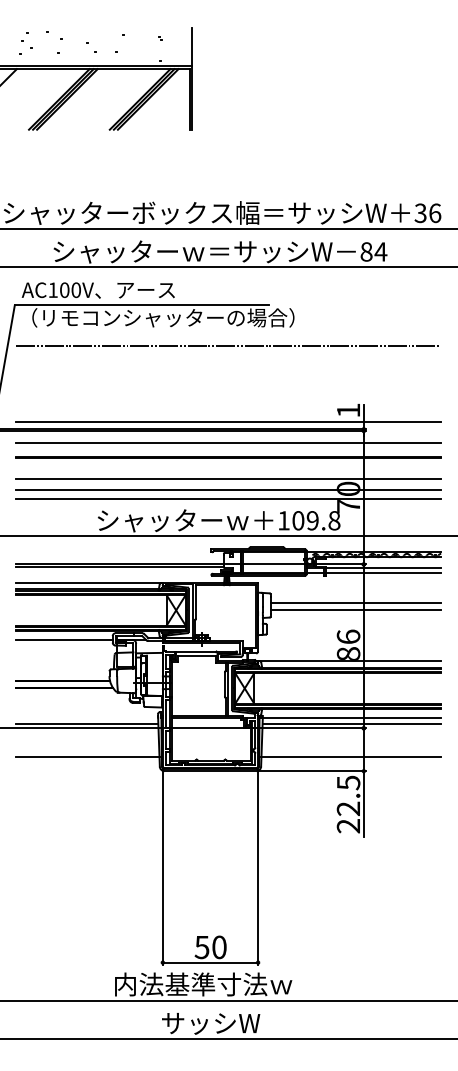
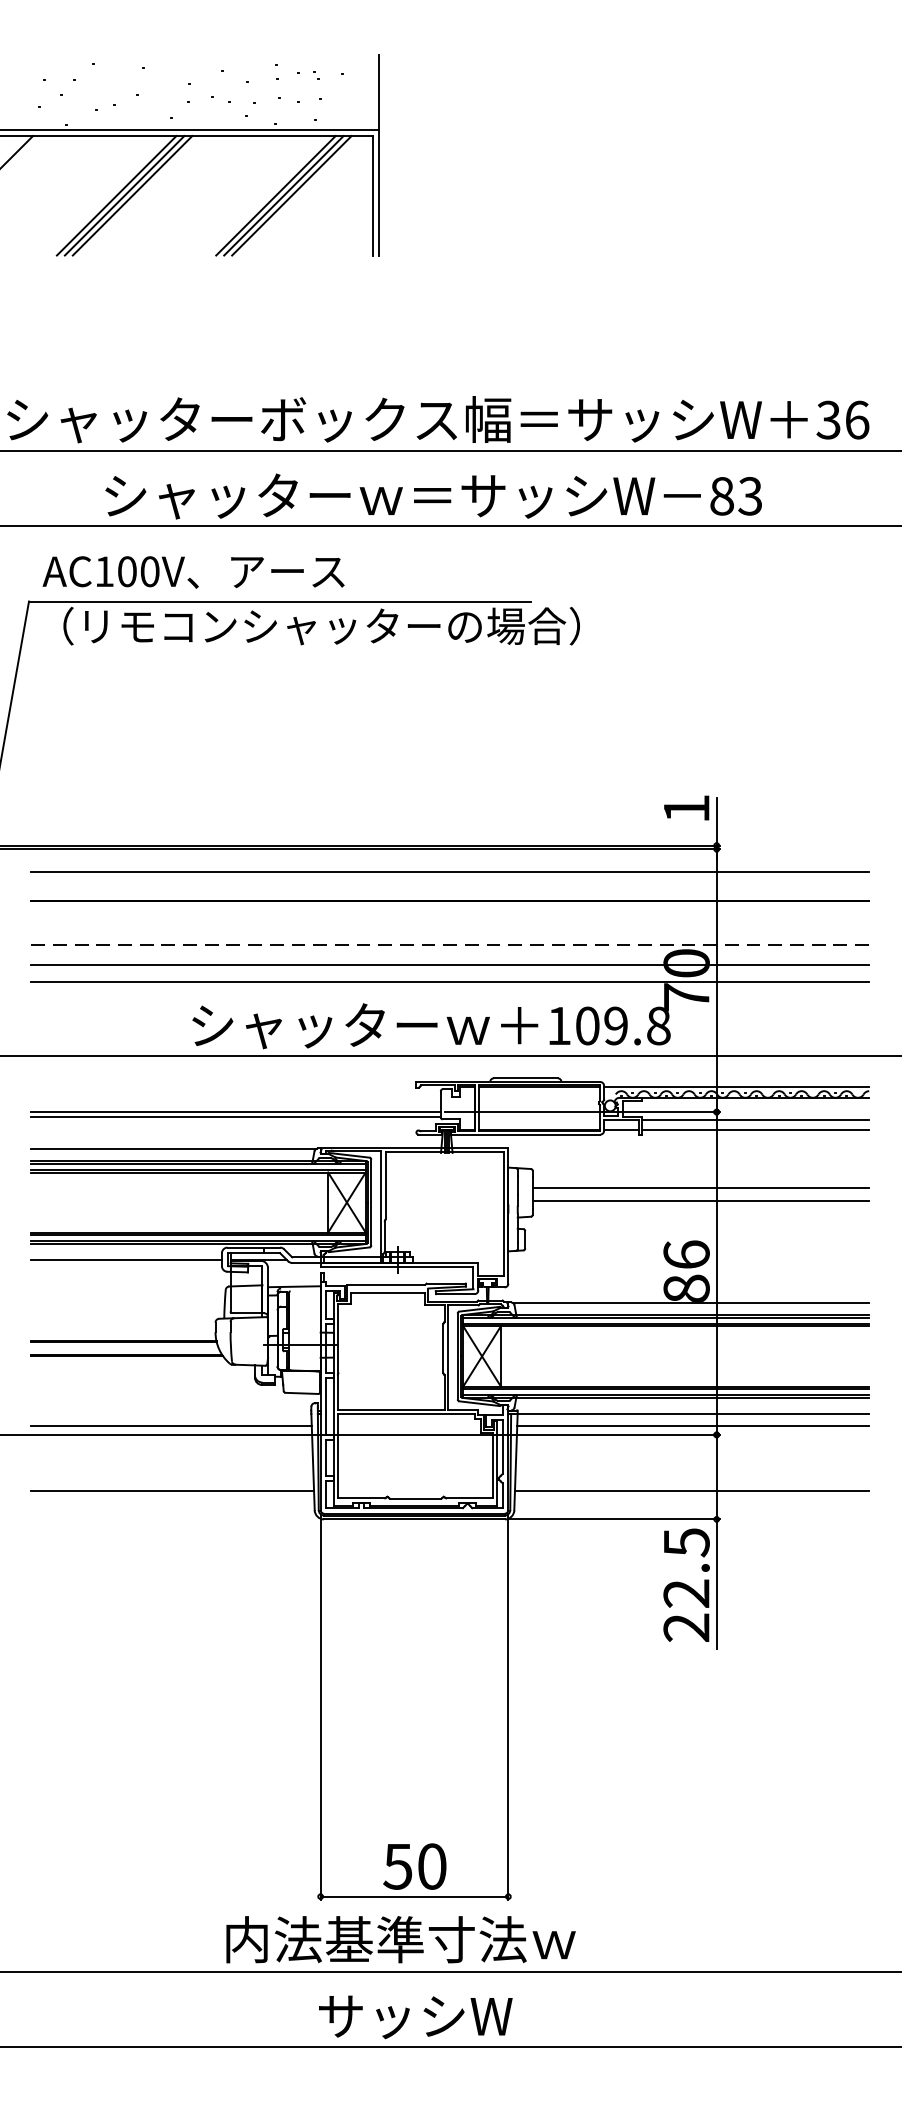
text: (380, 251) -> (749, 495), 84 -> 83
line: (228, 345) -> (450, 680), removed
line: (228, 422) -> (450, 832), removed
line: (228, 479) -> (450, 944), solid -> dashed

